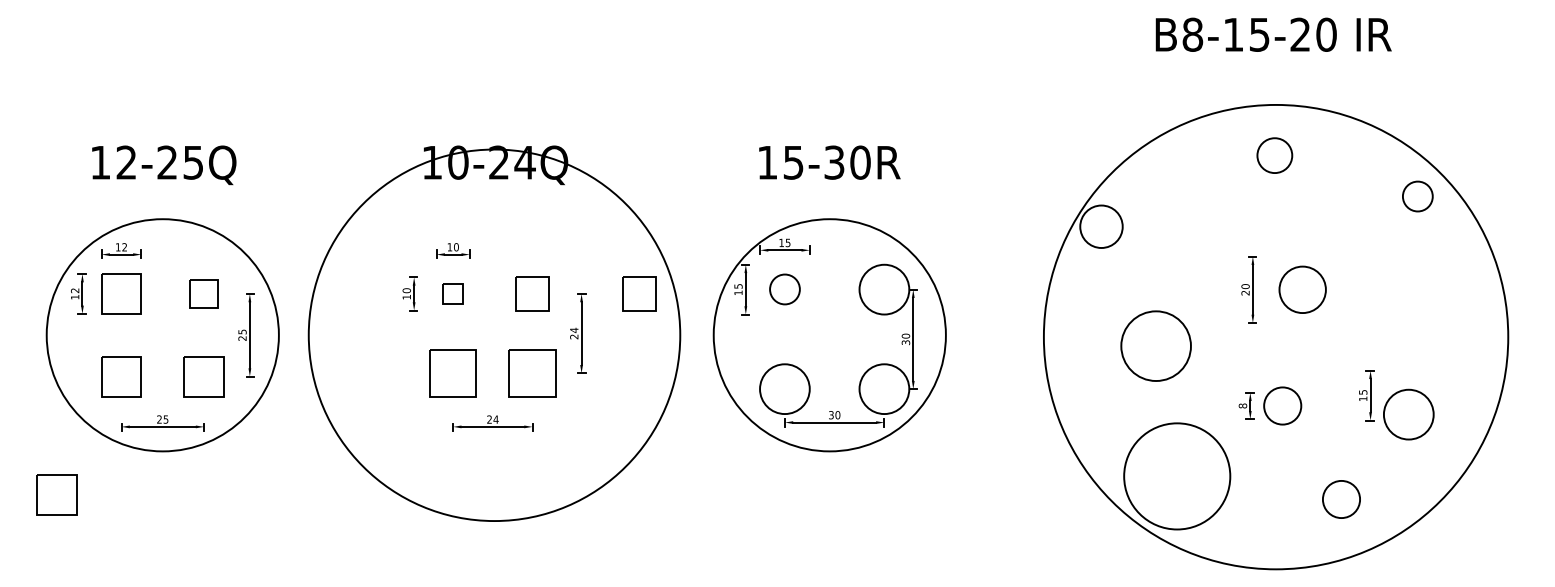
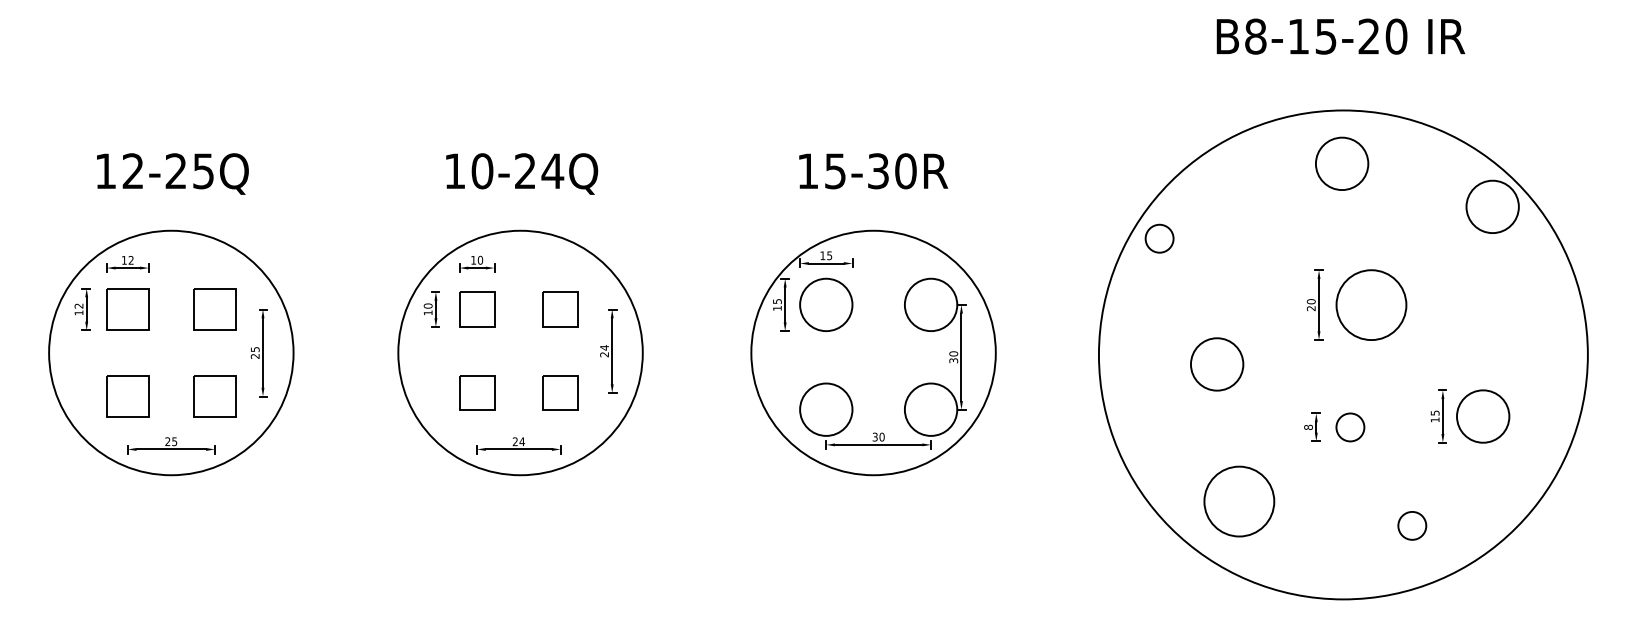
circle: (1274, 155) -> (1341, 163), size x1.43
circle: (1417, 196) -> (1492, 206), size x1.67
circle: (1101, 226) -> (1159, 238), size x0.62
circle: (785, 289) -> (826, 304), size x1.67
circle: (1302, 290) -> (1371, 305), size x1.43
part: (203, 293) -> (214, 309), size x1.43
part: (453, 293) -> (477, 309), size x1.67
part: (639, 293) -> (673, 309), removed
circle: (494, 334) -> (520, 352), size x0.62
circle: (1155, 346) -> (1216, 364), size x0.71
part: (453, 372) -> (477, 392), size x0.71
part: (532, 372) -> (560, 392), size x0.71
circle: (1282, 406) -> (1350, 427), size x0.71
circle: (1409, 414) -> (1483, 416), moved
circle: (1177, 476) -> (1239, 501), size x0.62
part: (56, 495) -> (59, 521), removed
circle: (1341, 499) -> (1412, 525), size x0.71

